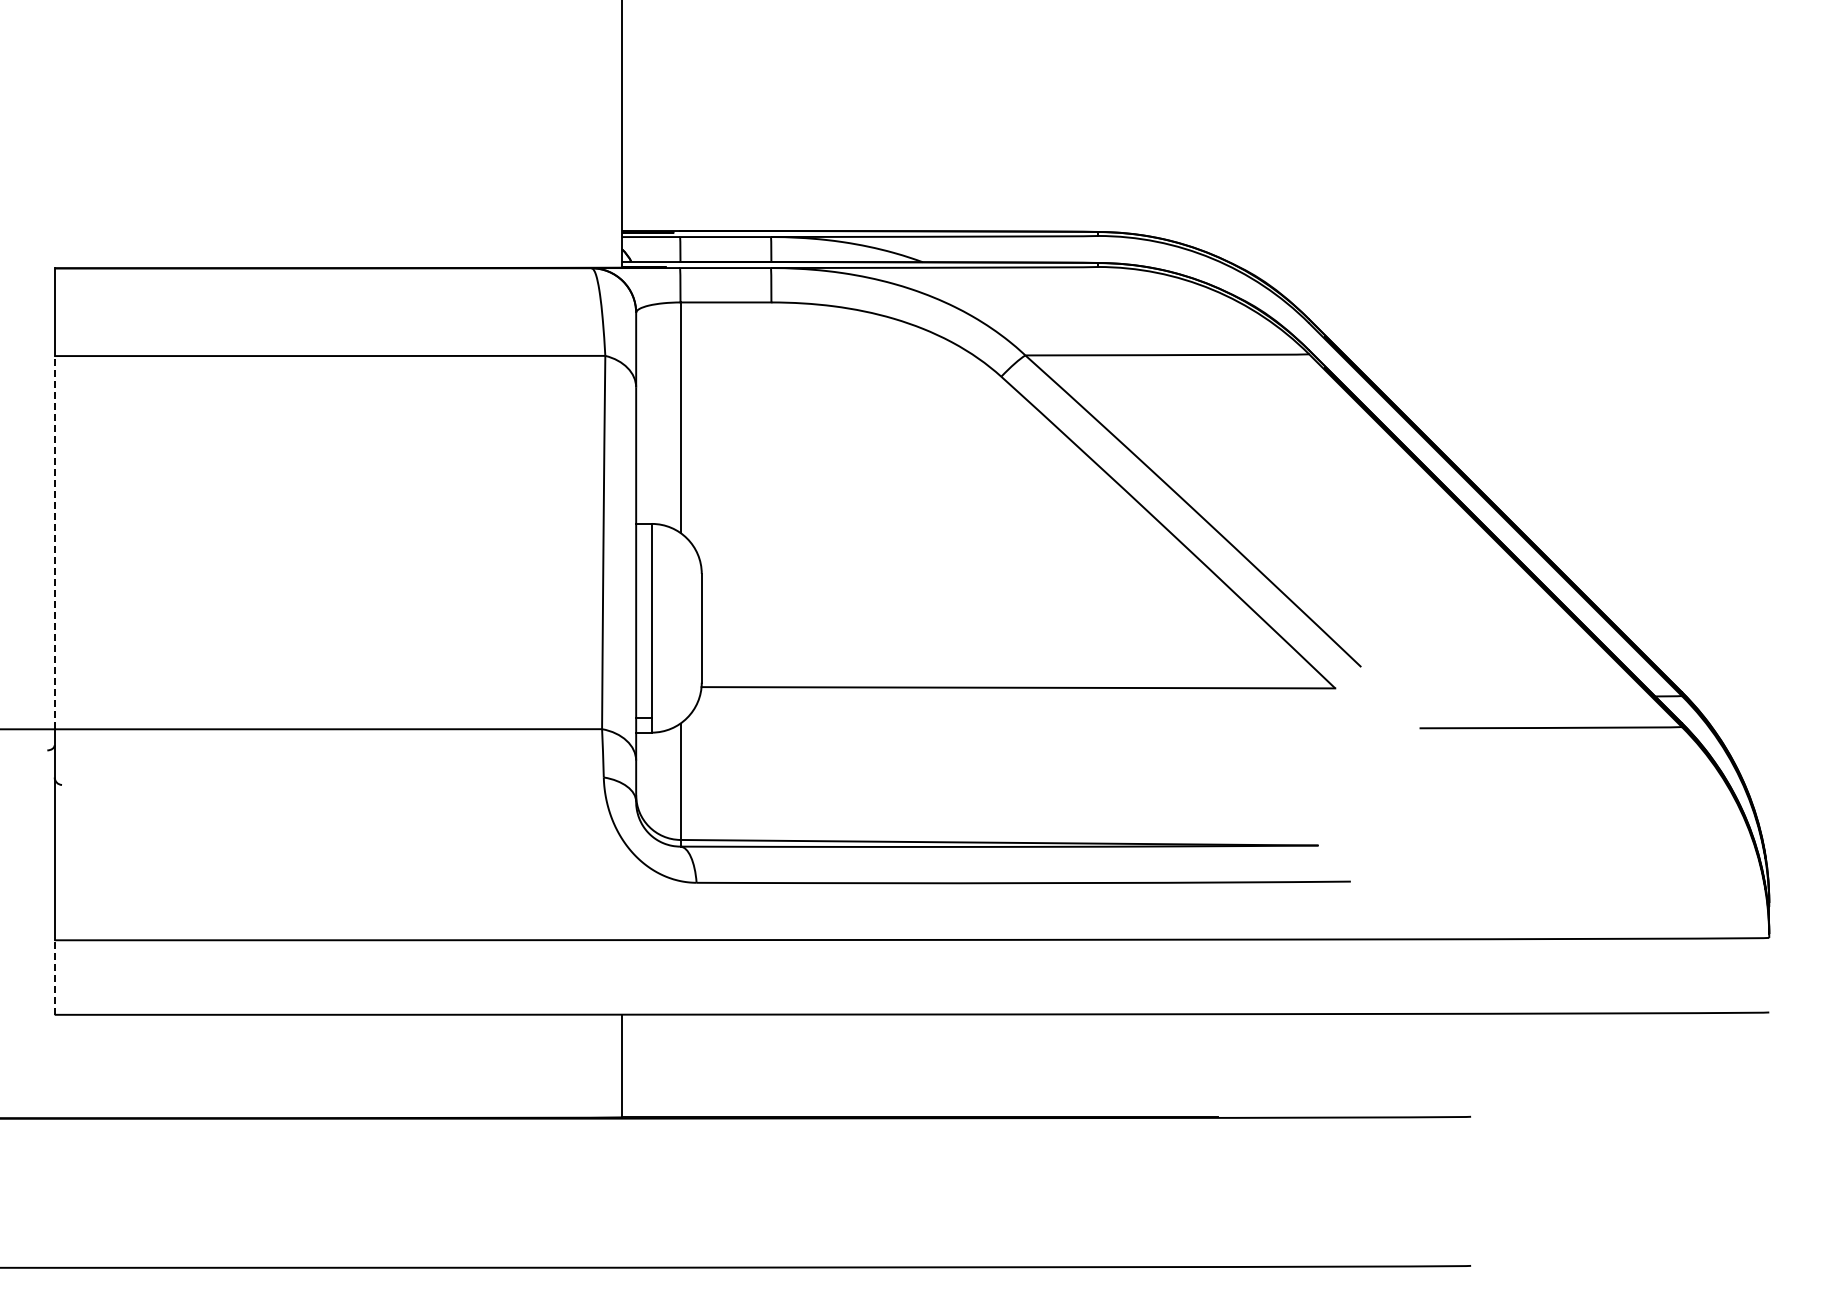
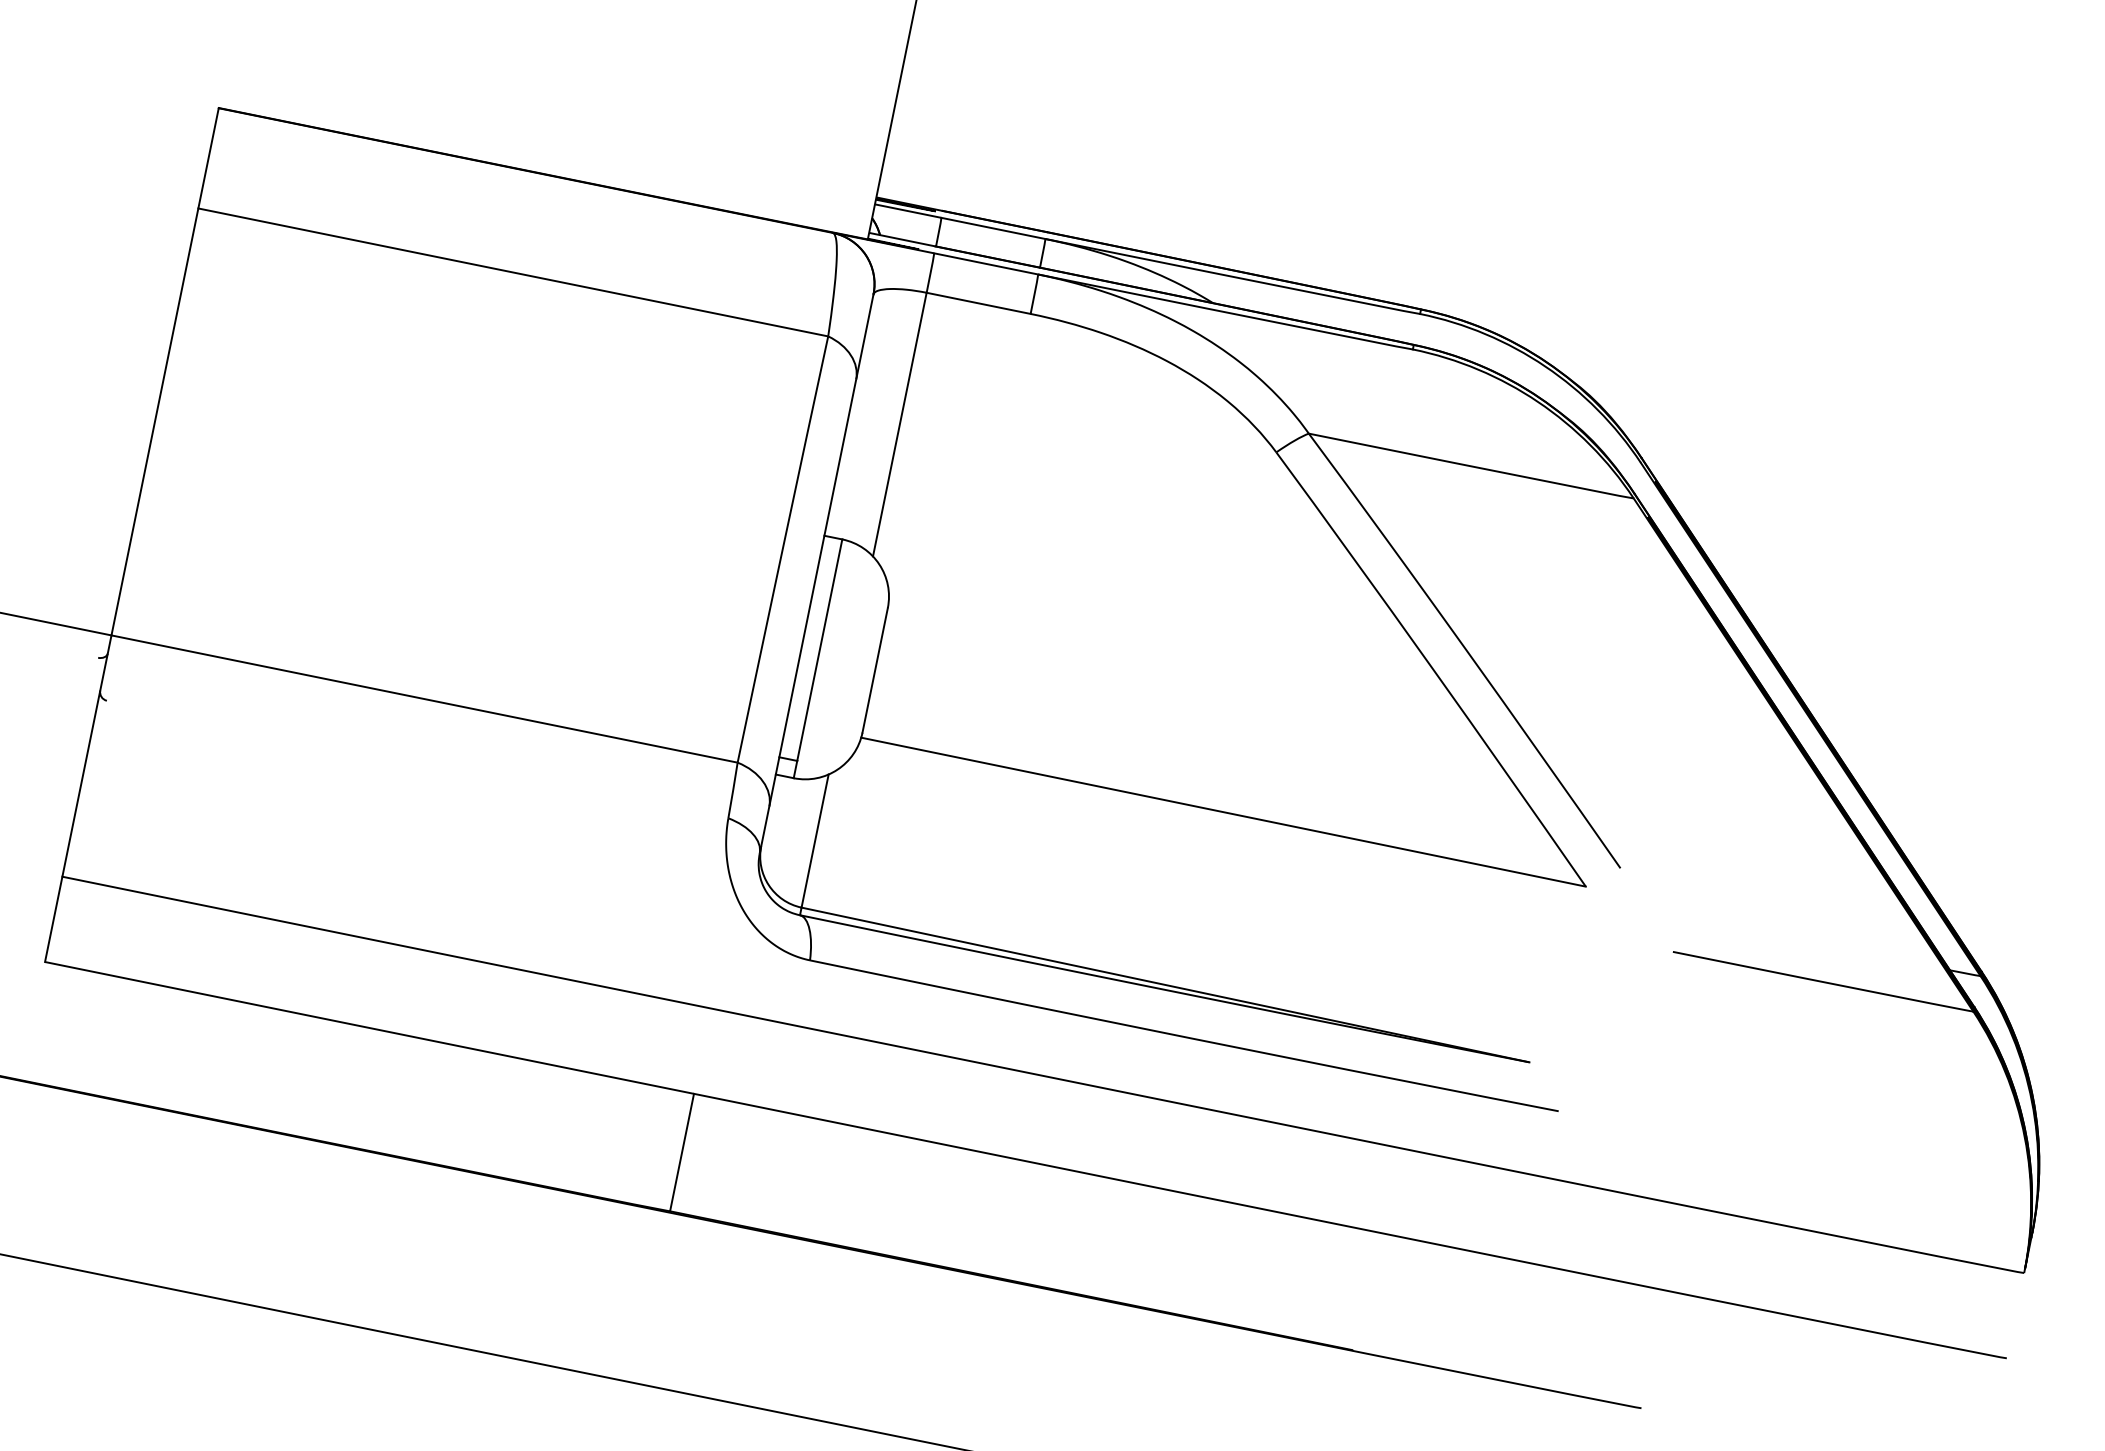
line: (54, 542) -> (154, 421), dashed -> solid
line: (54, 977) -> (53, 919), dashed -> solid

